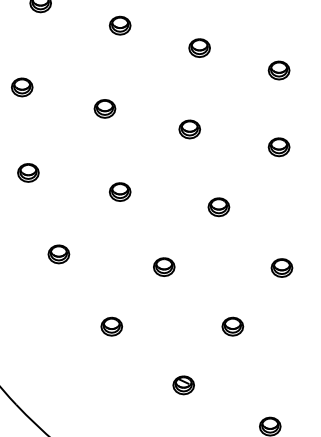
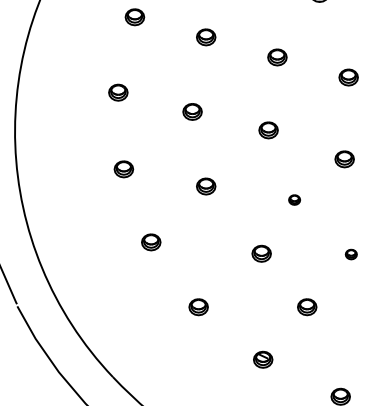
part: (278, 147) -> (344, 159), moved
part: (218, 206) -> (294, 199), size x0.6
part: (164, 266) -> (261, 253), moved
part: (282, 267) -> (351, 254), size x0.6

